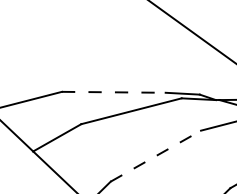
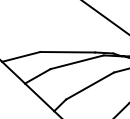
line: (115, 92) -> (68, 52), dashed -> solid
line: (156, 155) -> (90, 85), dashed -> solid

